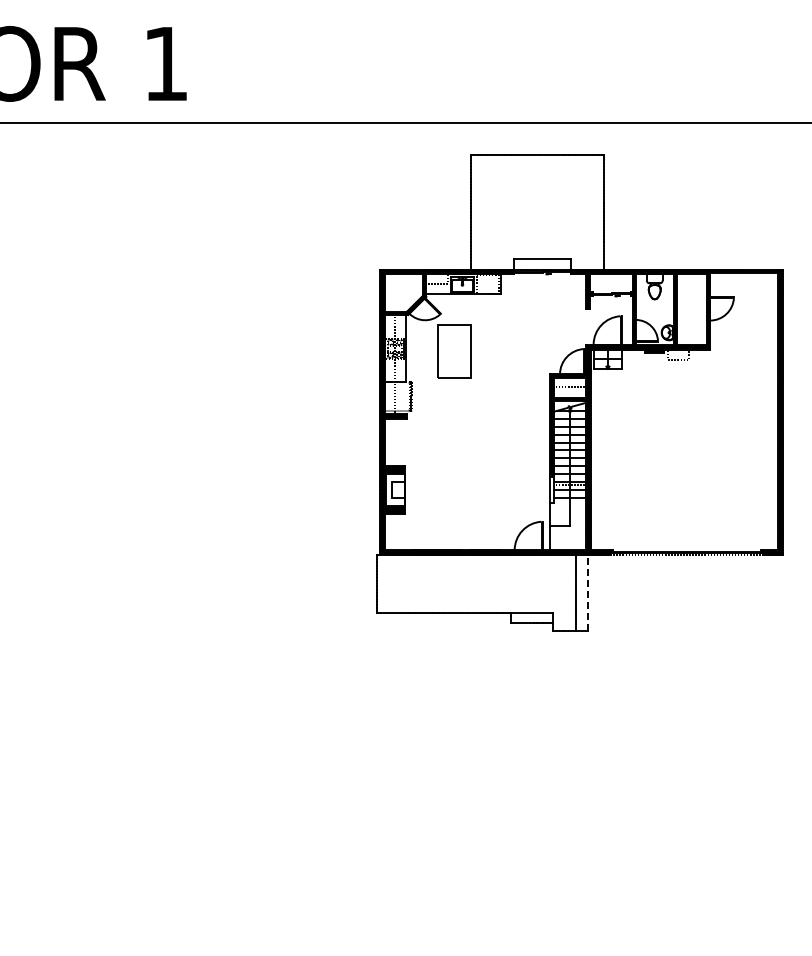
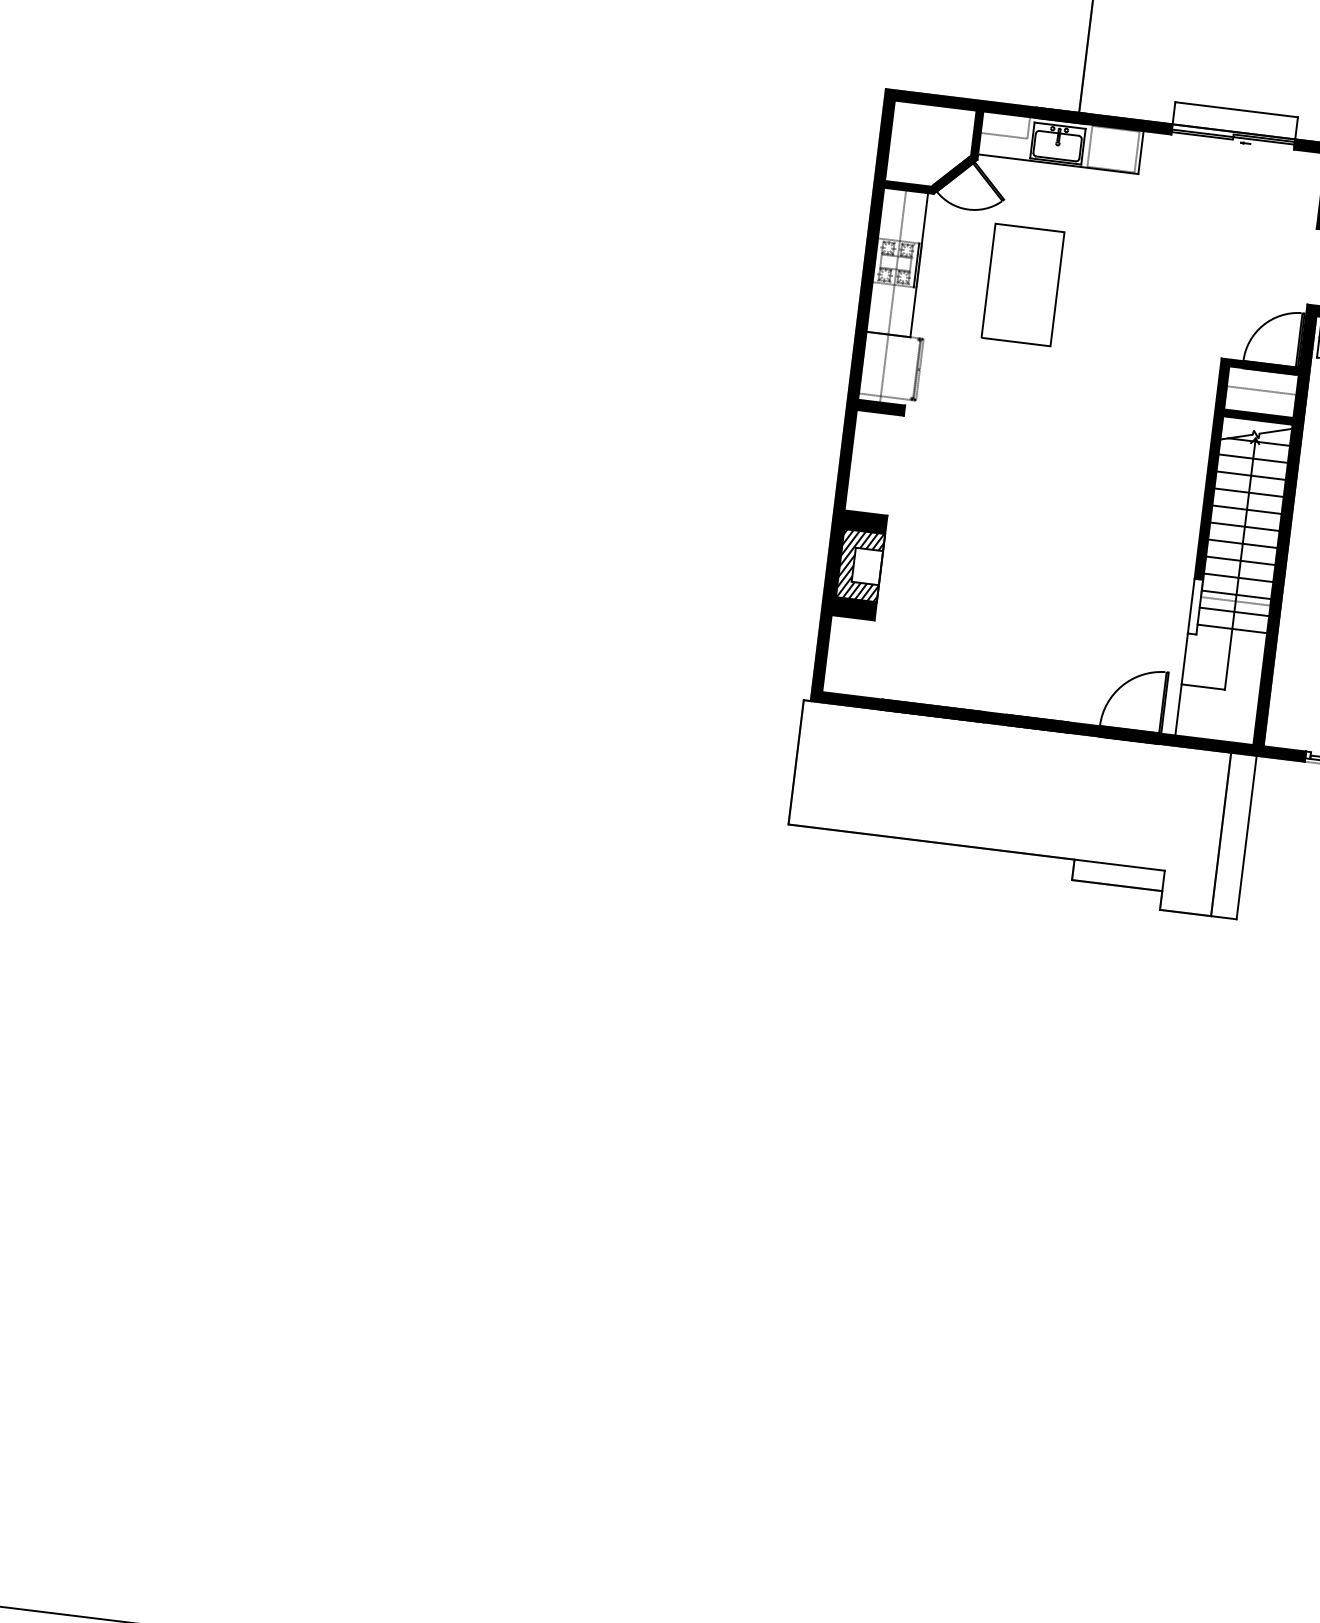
hatch: (395, 489) -> (860, 564), added
line: (588, 592) -> (1247, 836), dashed -> solid

